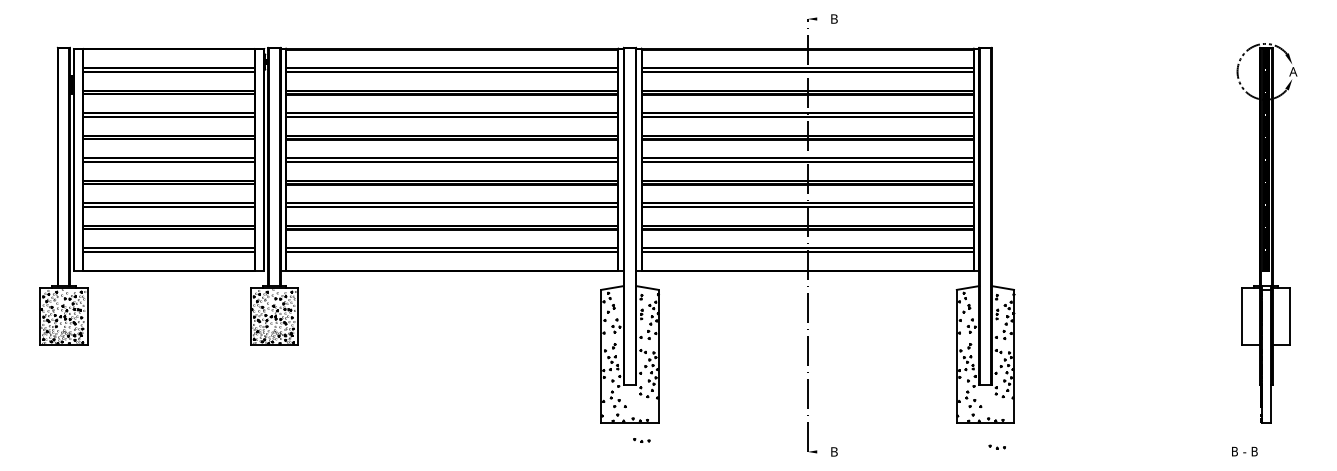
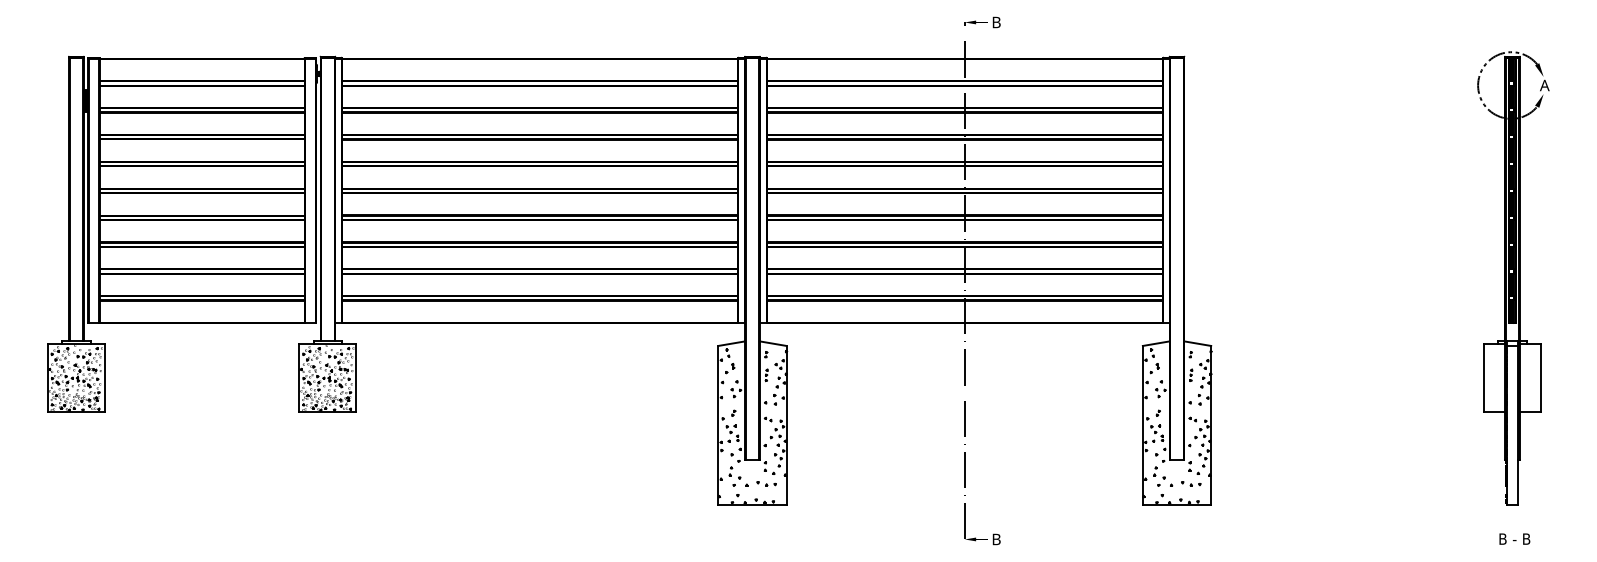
part: (641, 440) -> (766, 483), moved
part: (997, 446) -> (1191, 483), moved
text: (1244, 451) -> (1514, 538), moved

